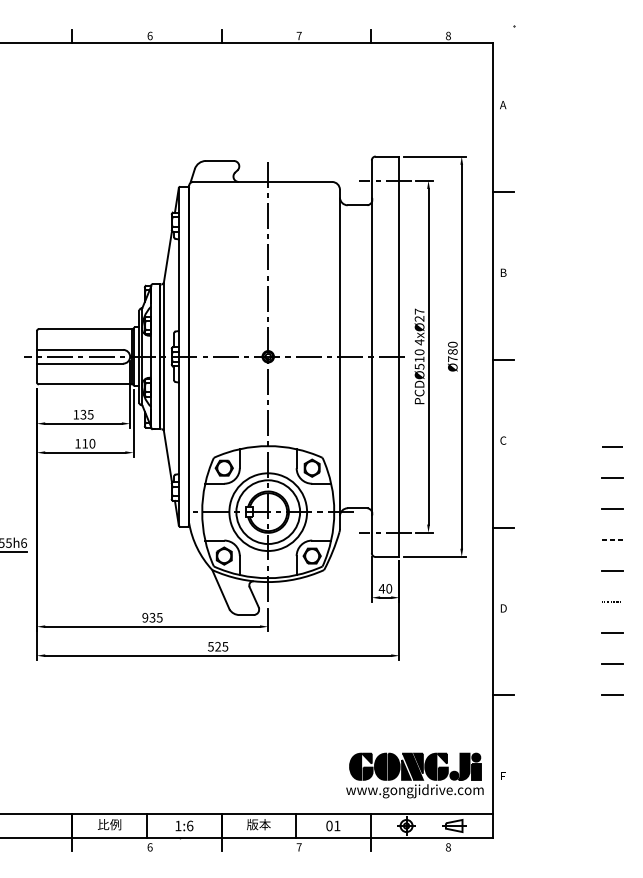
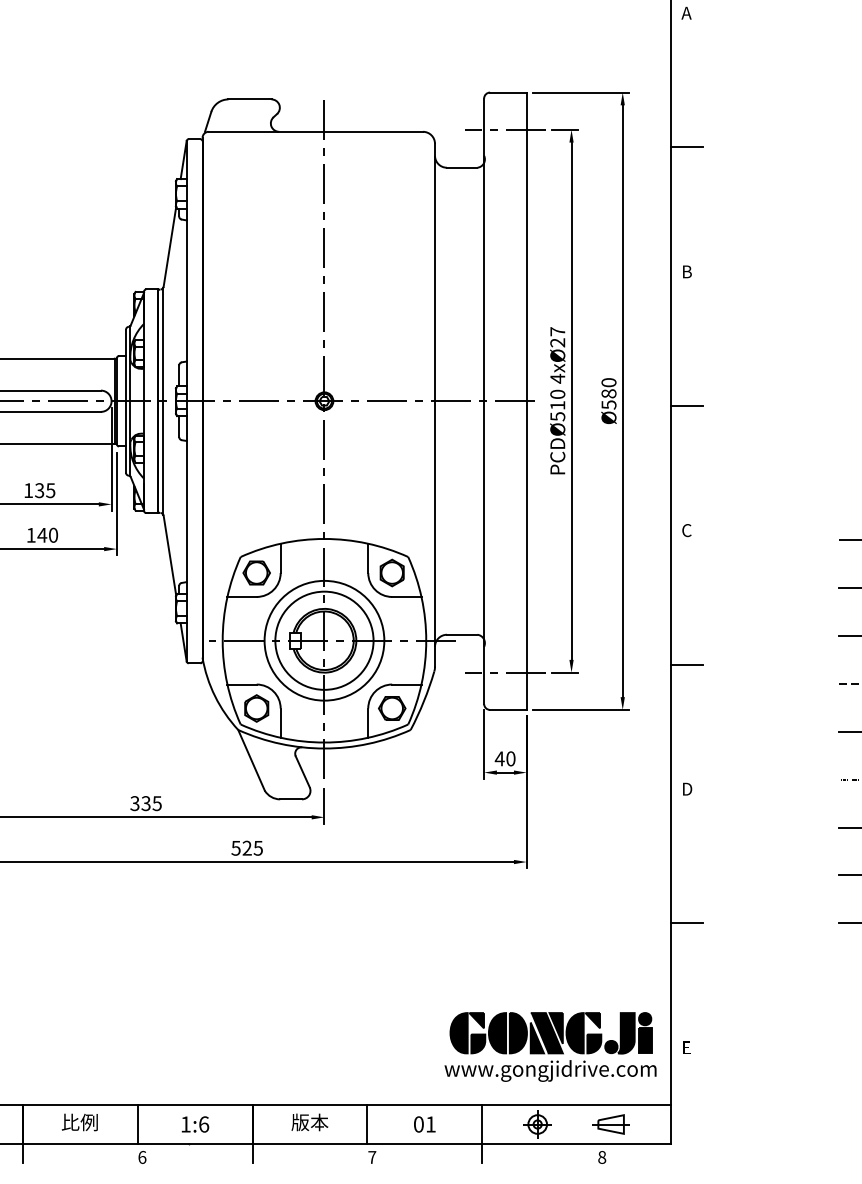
text: (452, 359) -> (608, 405), Ø780 -> Ø580
text: (85, 443) -> (42, 534), 110 -> 140
text: (145, 617) -> (135, 803), 935 -> 335

